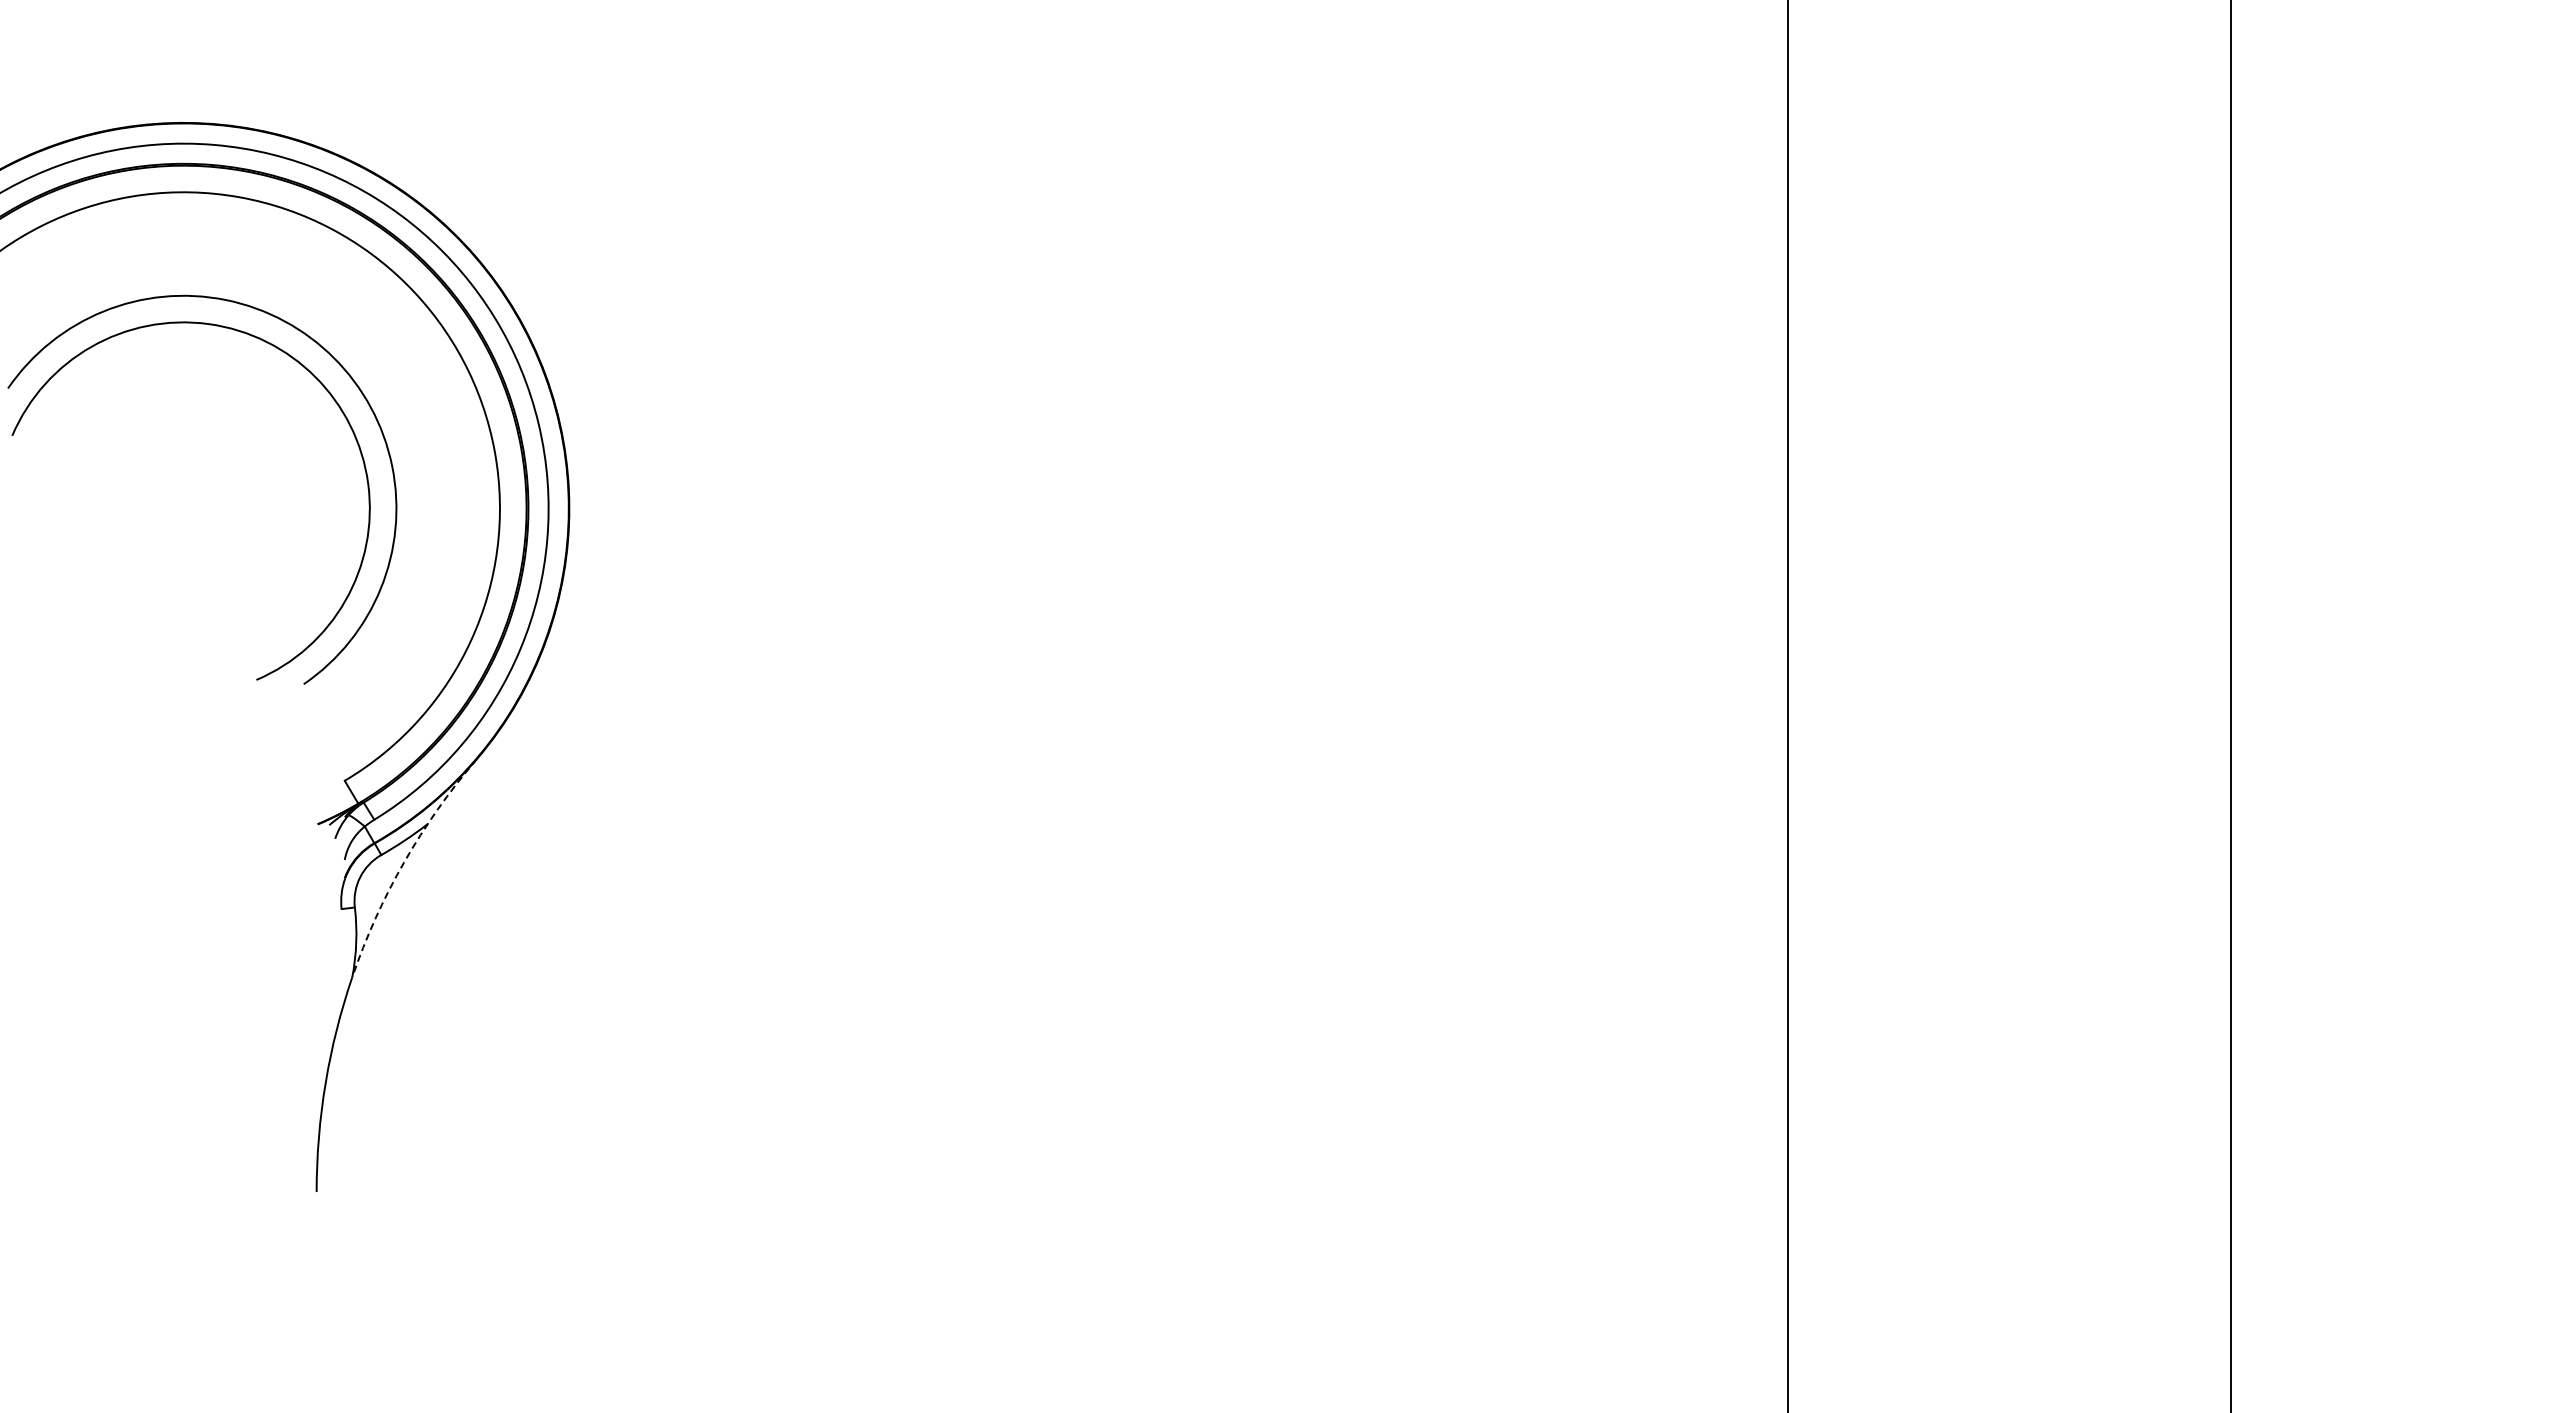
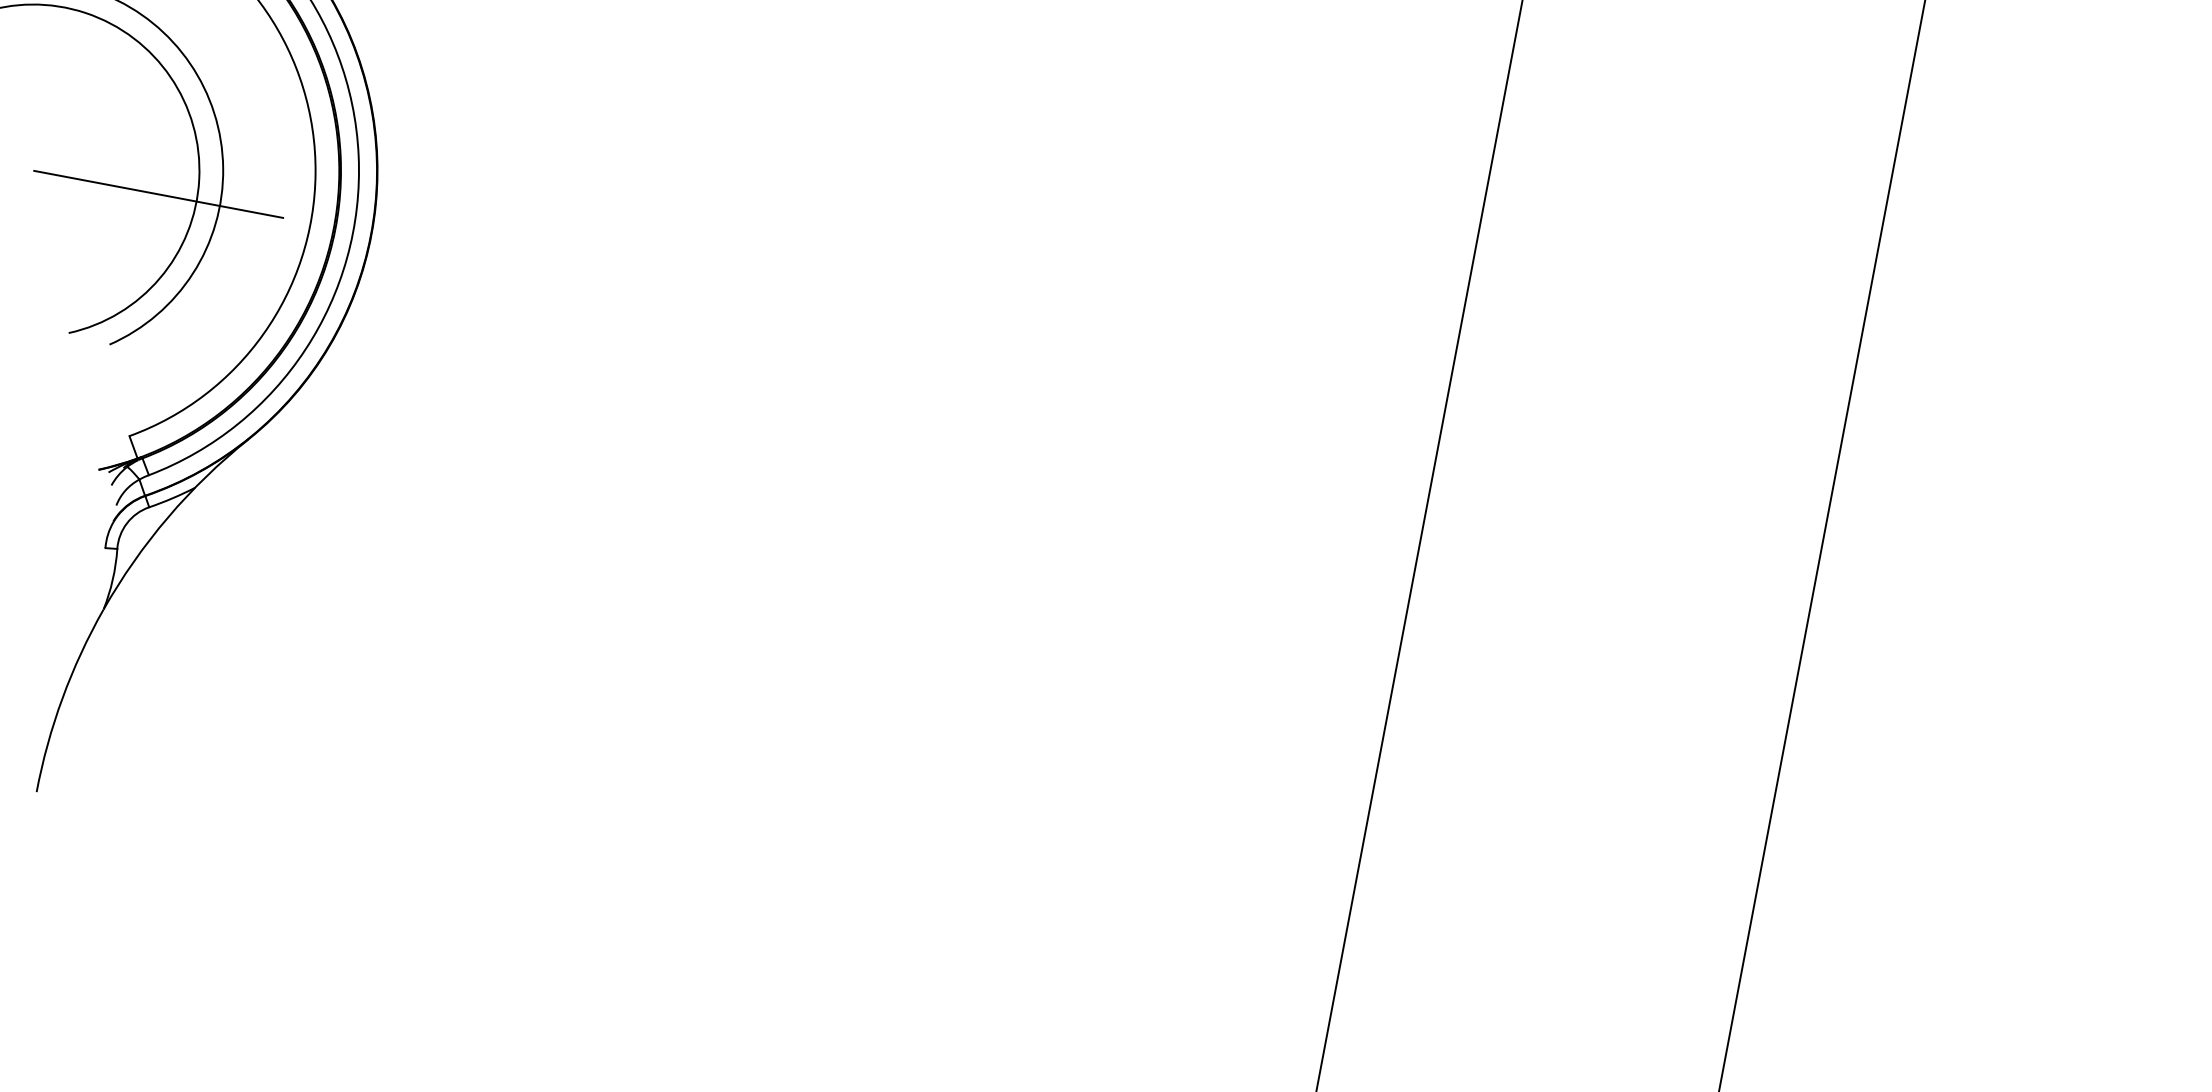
line: (326, 508) -> (158, 194), added
arc: (404, 862) -> (168, 517), dashed -> solid

